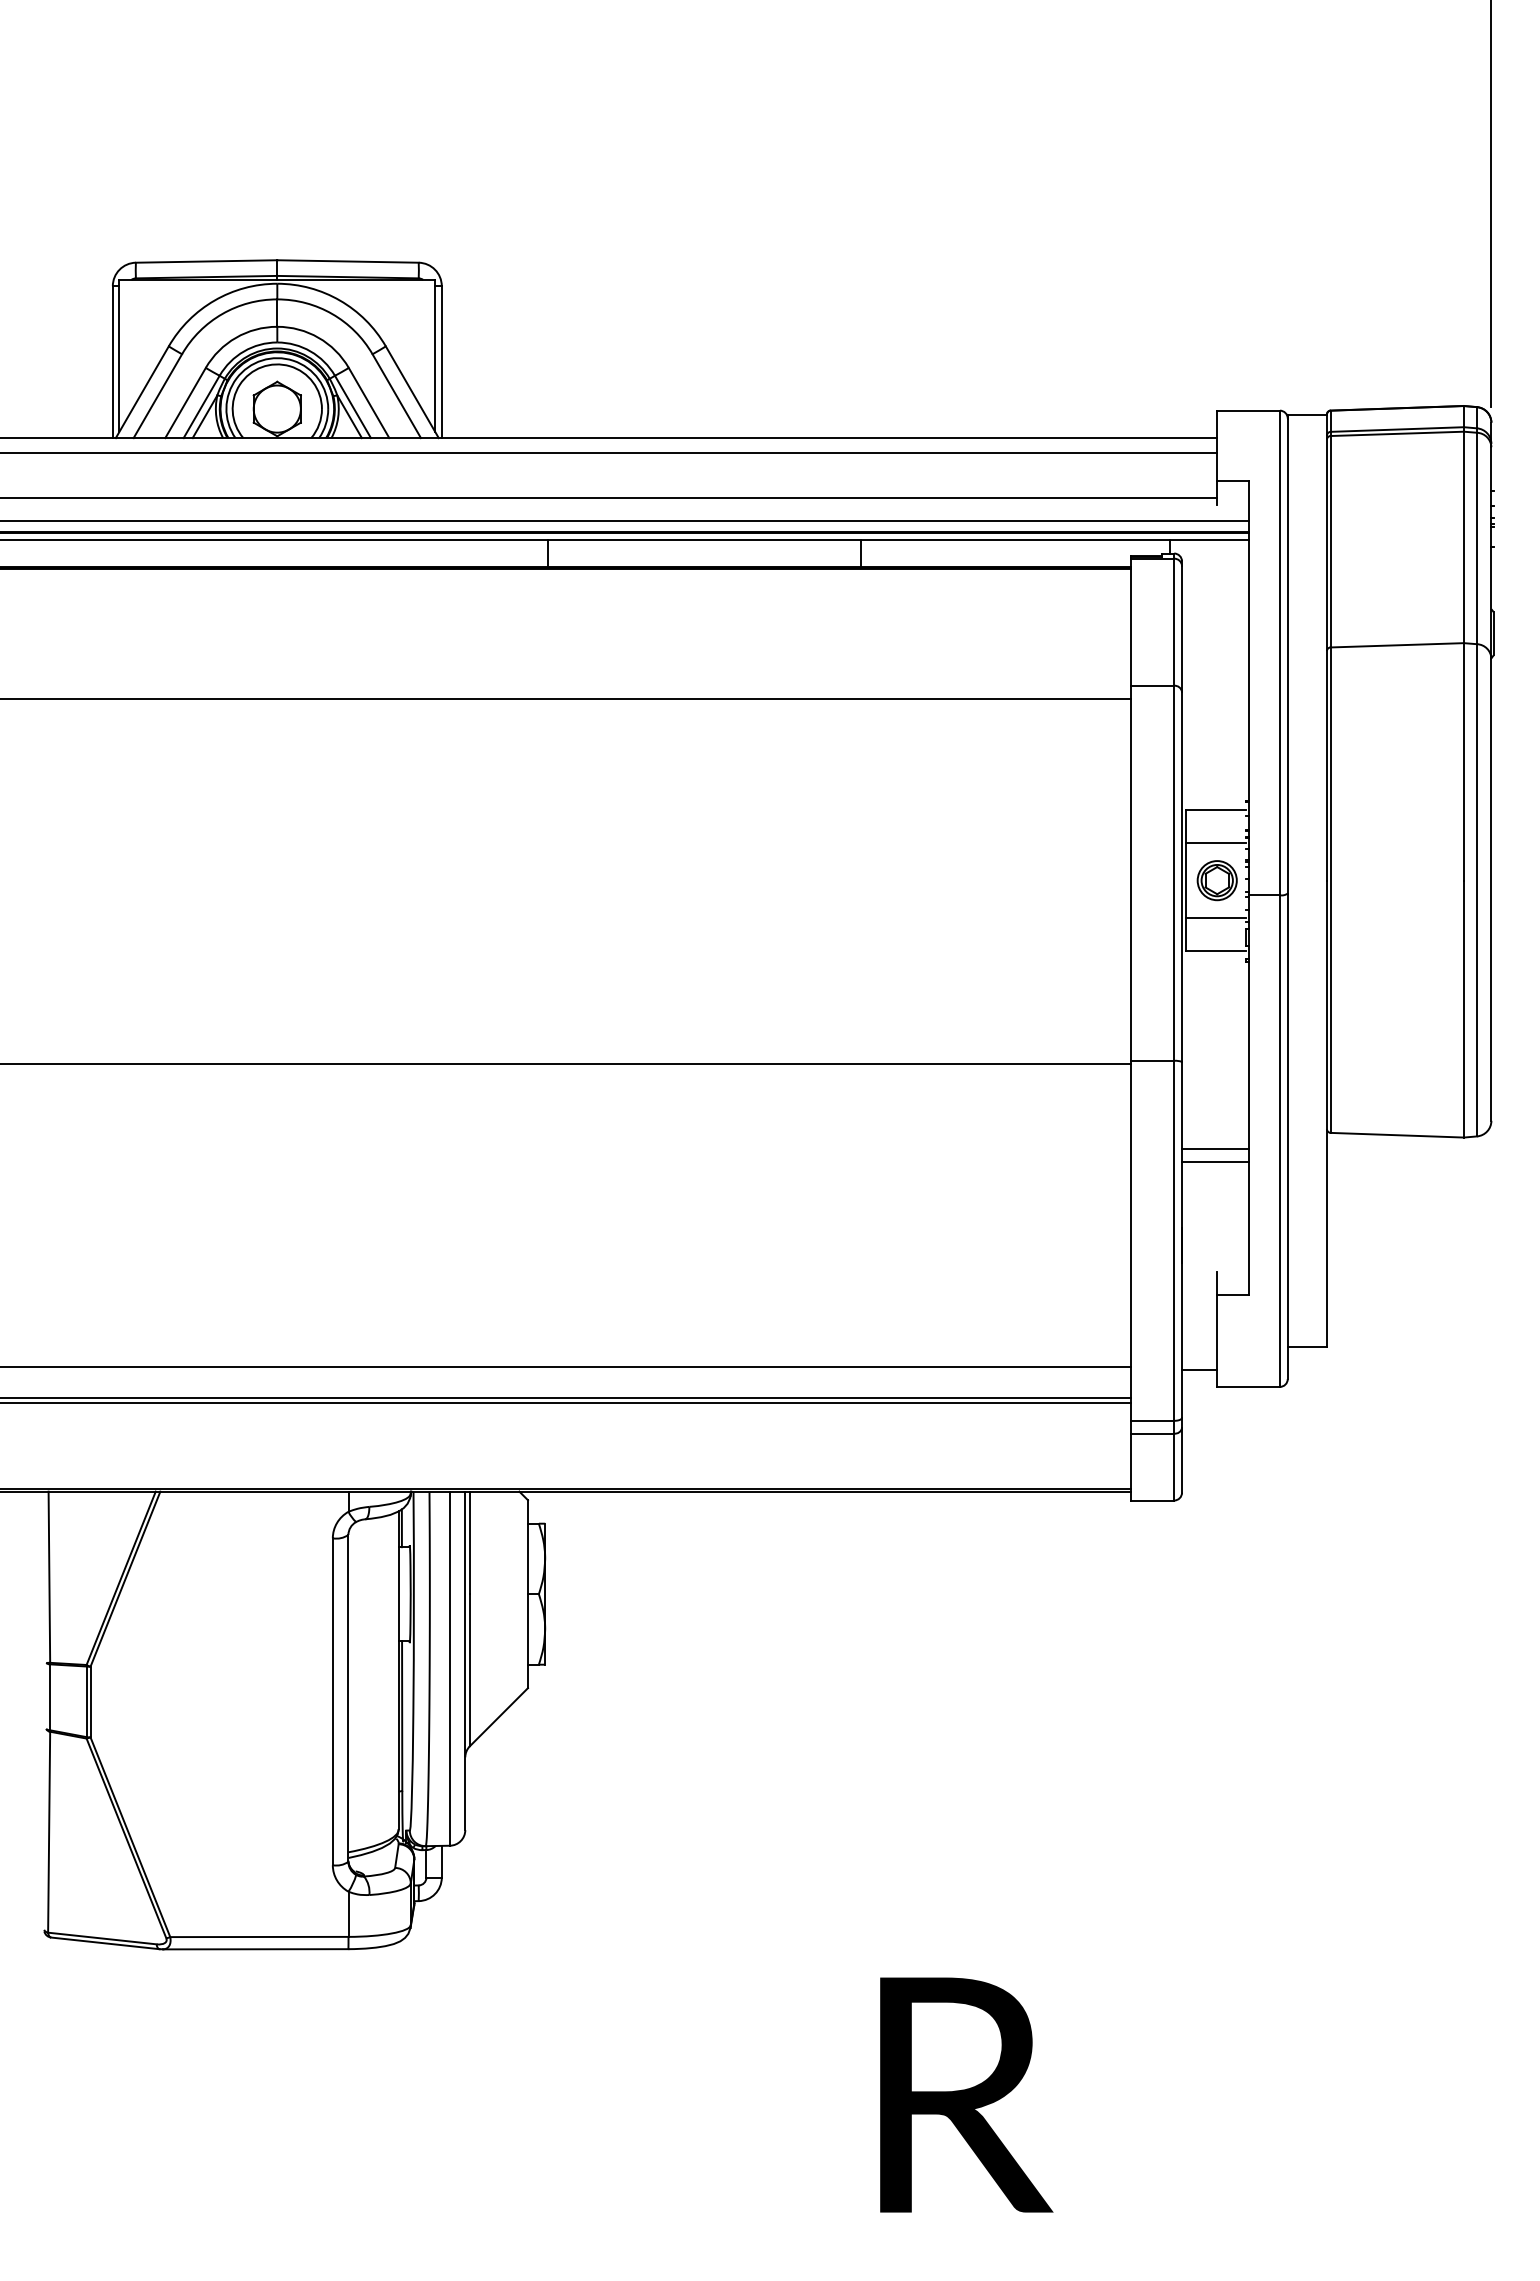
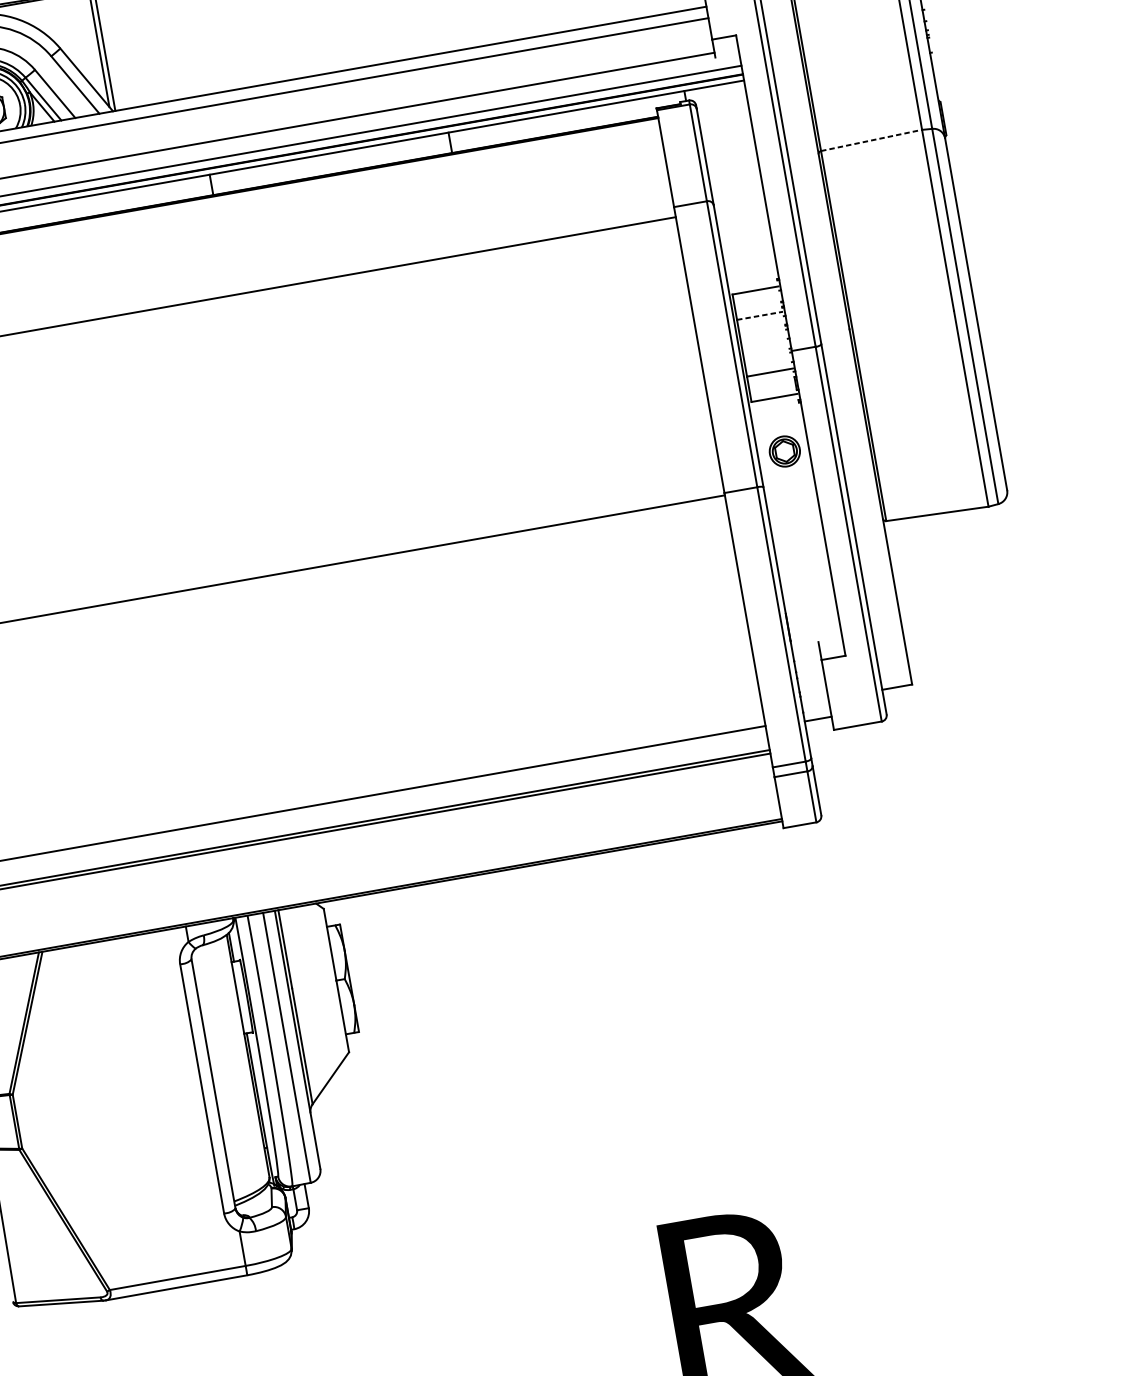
line: (1397, 645) -> (871, 140), solid -> dashed
line: (1216, 843) -> (760, 315), solid -> dashed
part: (1216, 880) -> (784, 451), moved
line: (1215, 1149) -> (800, 549), removed
line: (1215, 1162) -> (802, 559), removed

